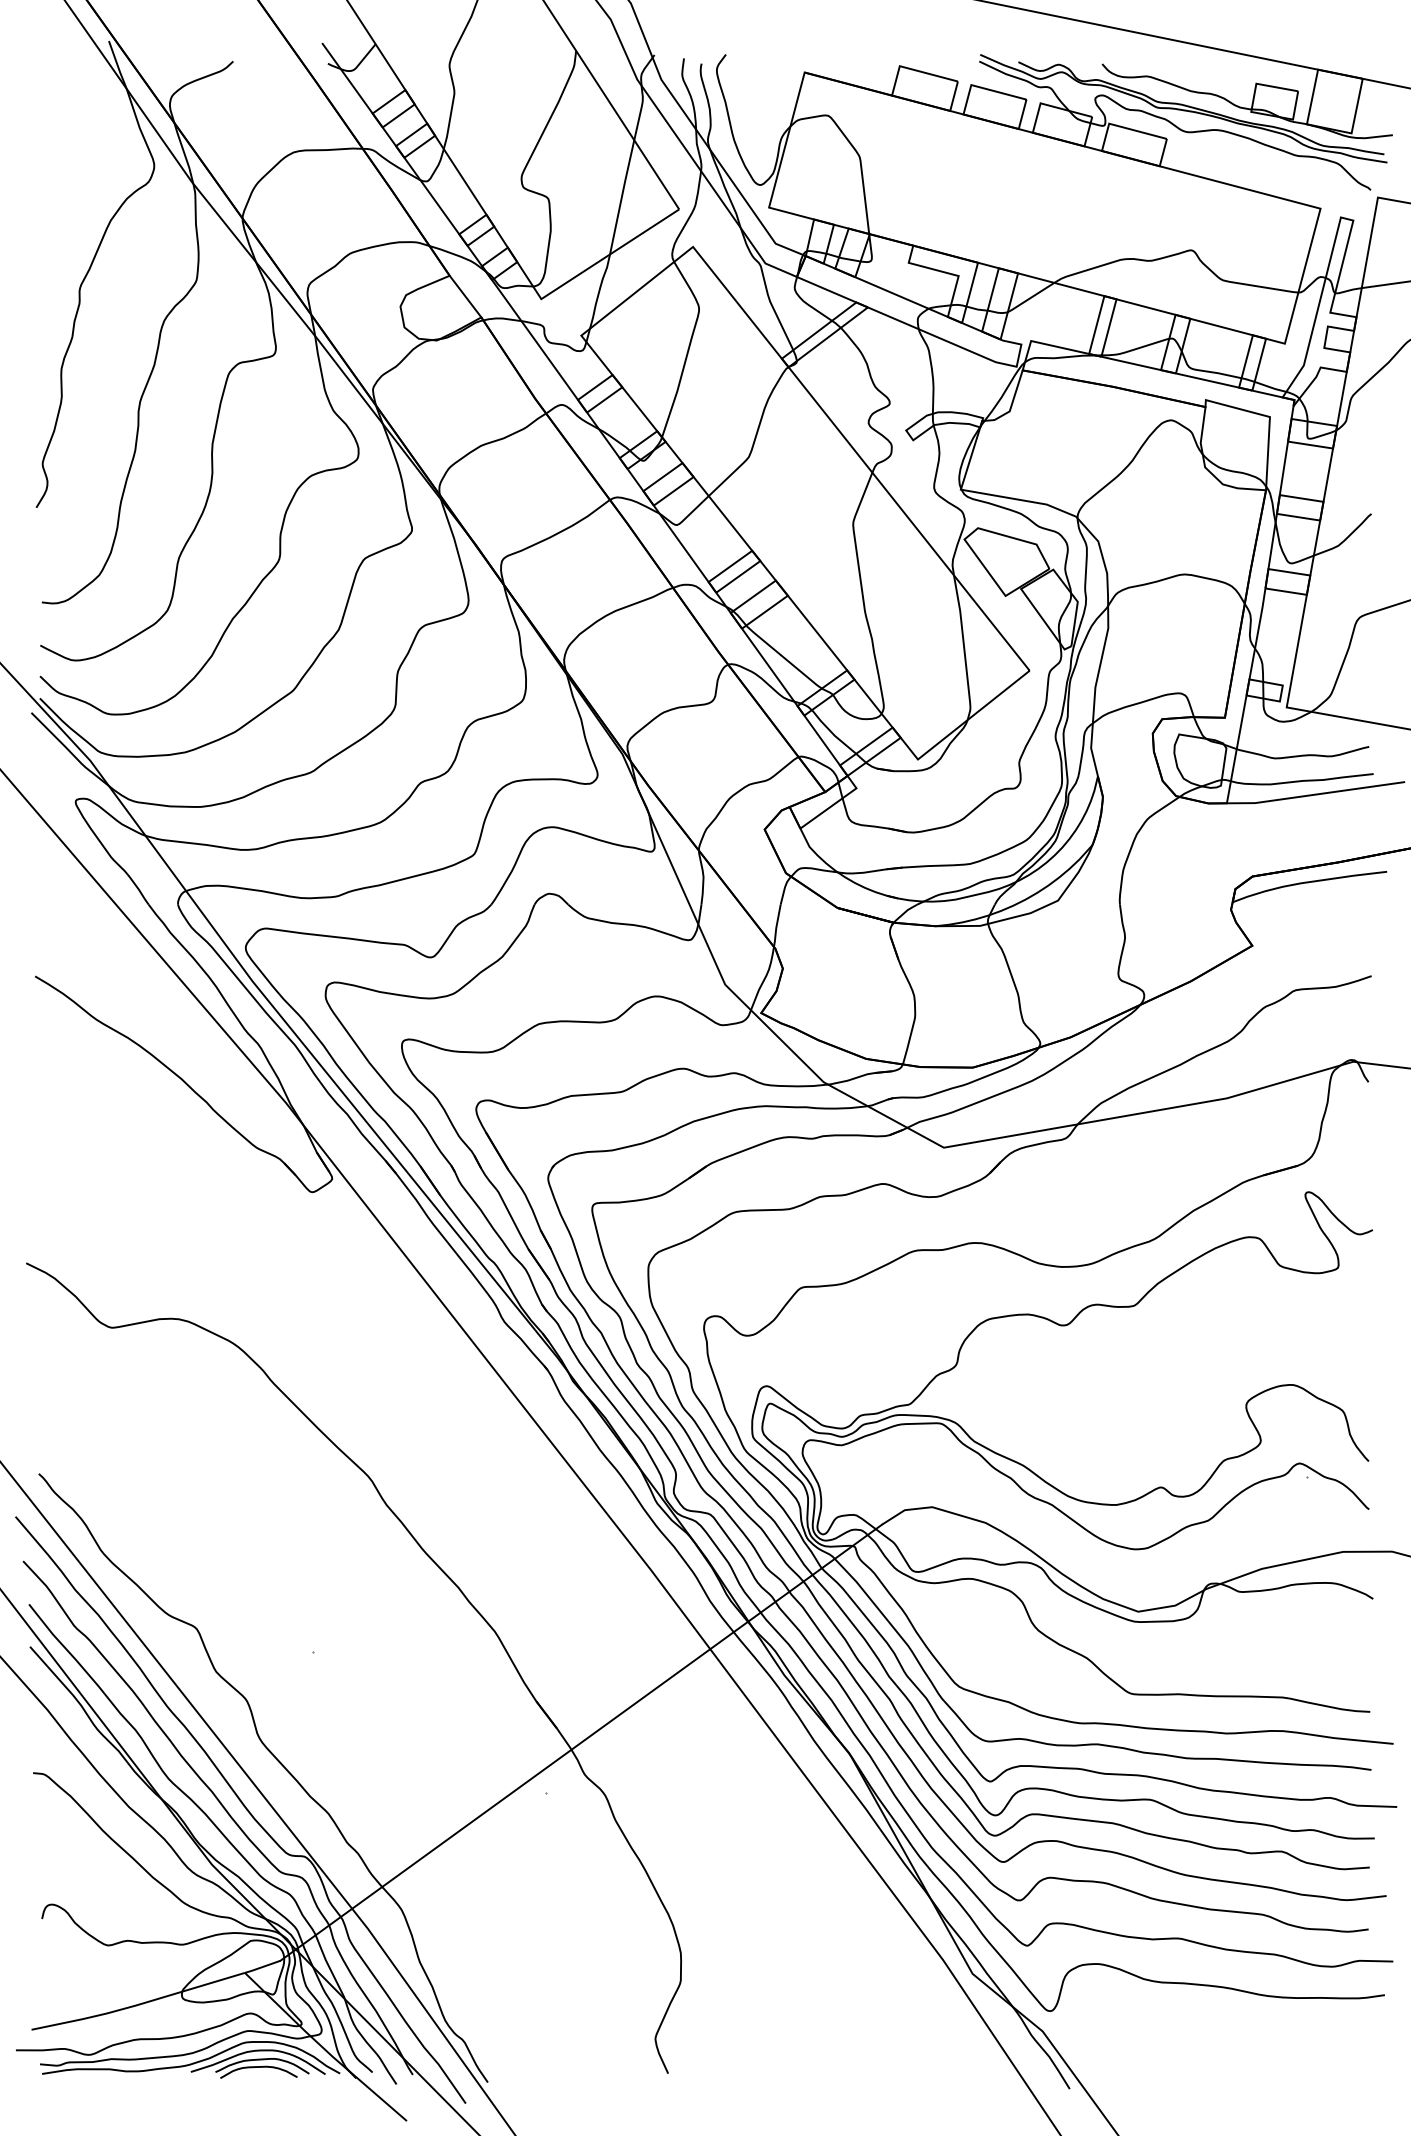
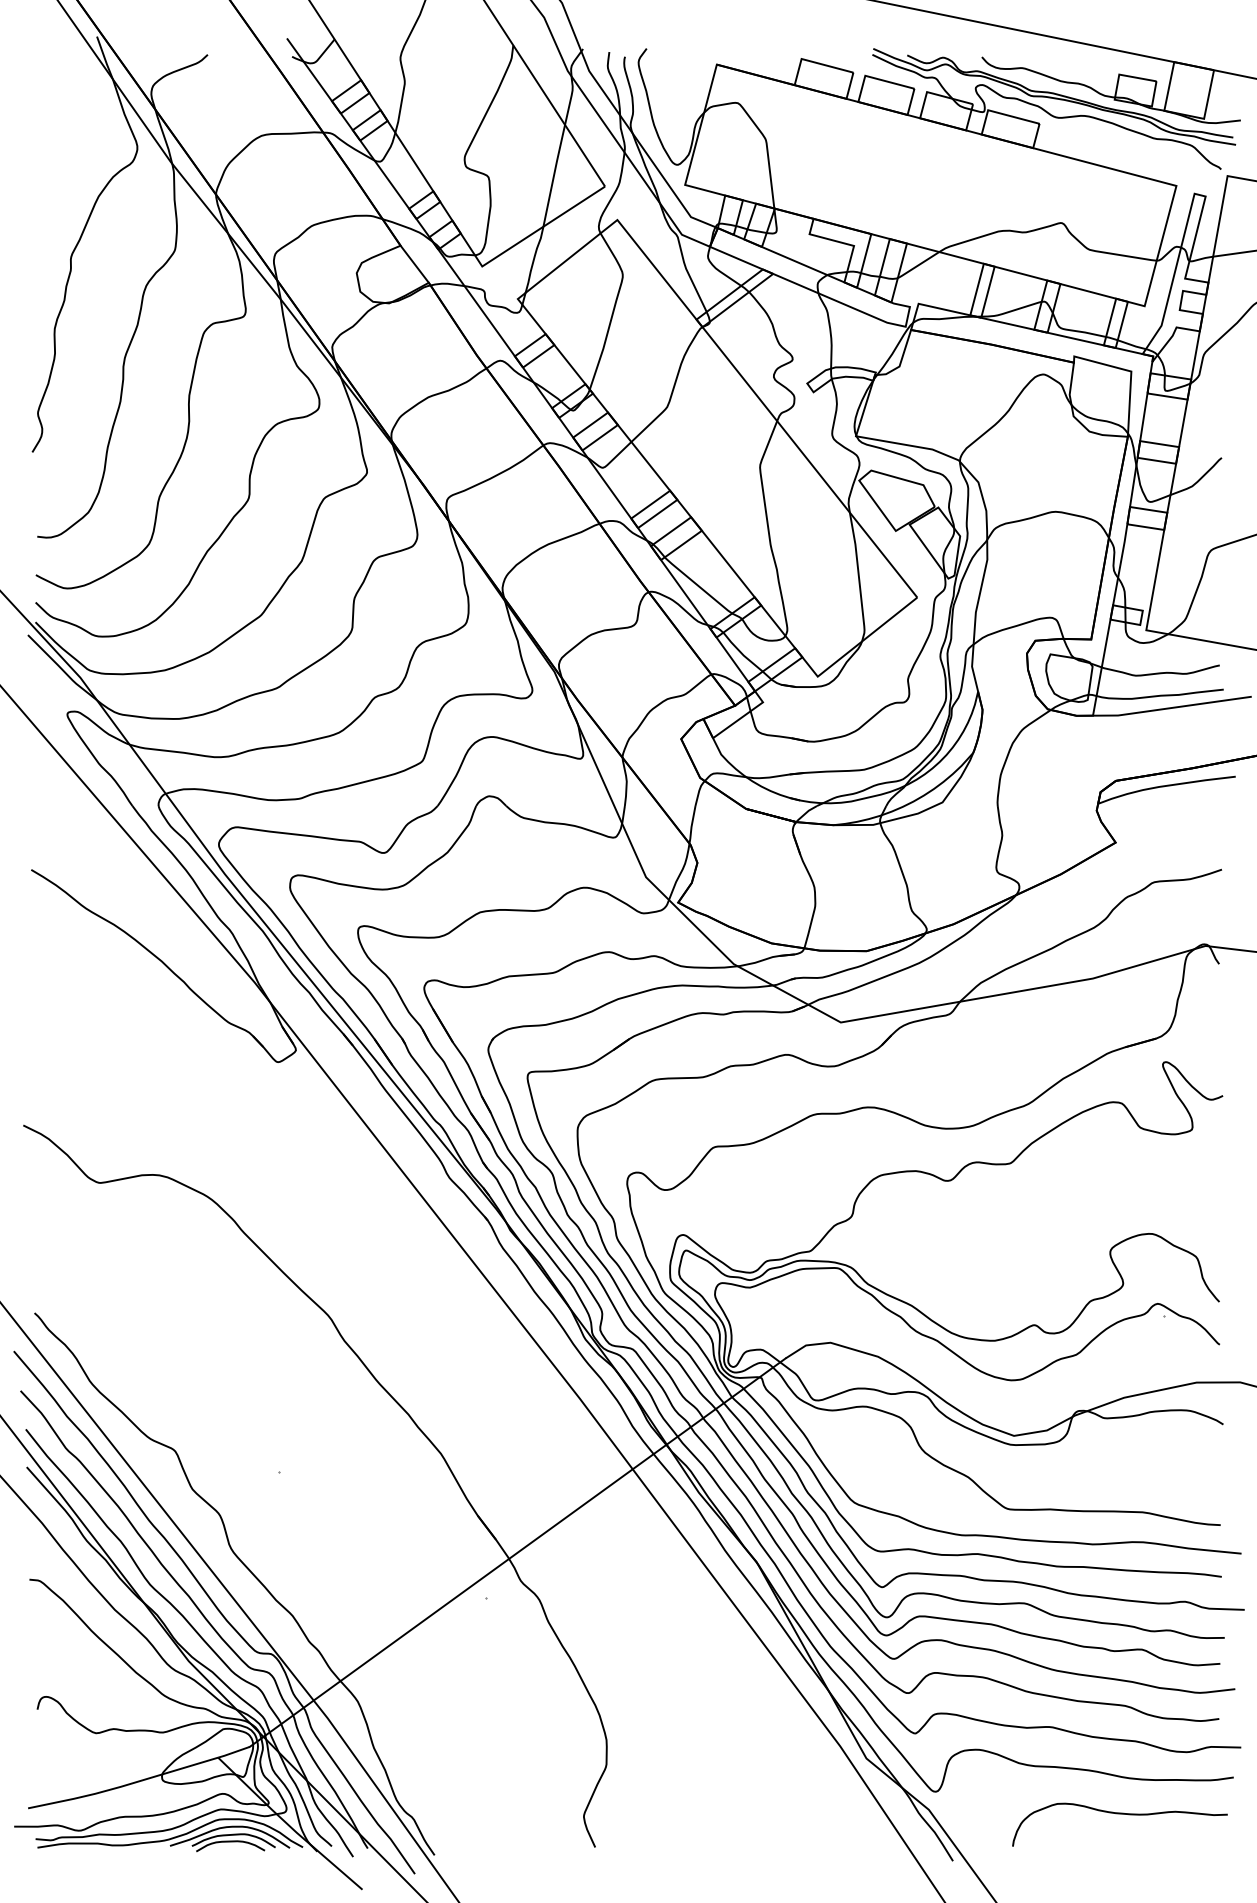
curve: (1257, 2036) -> (1120, 1814), added

